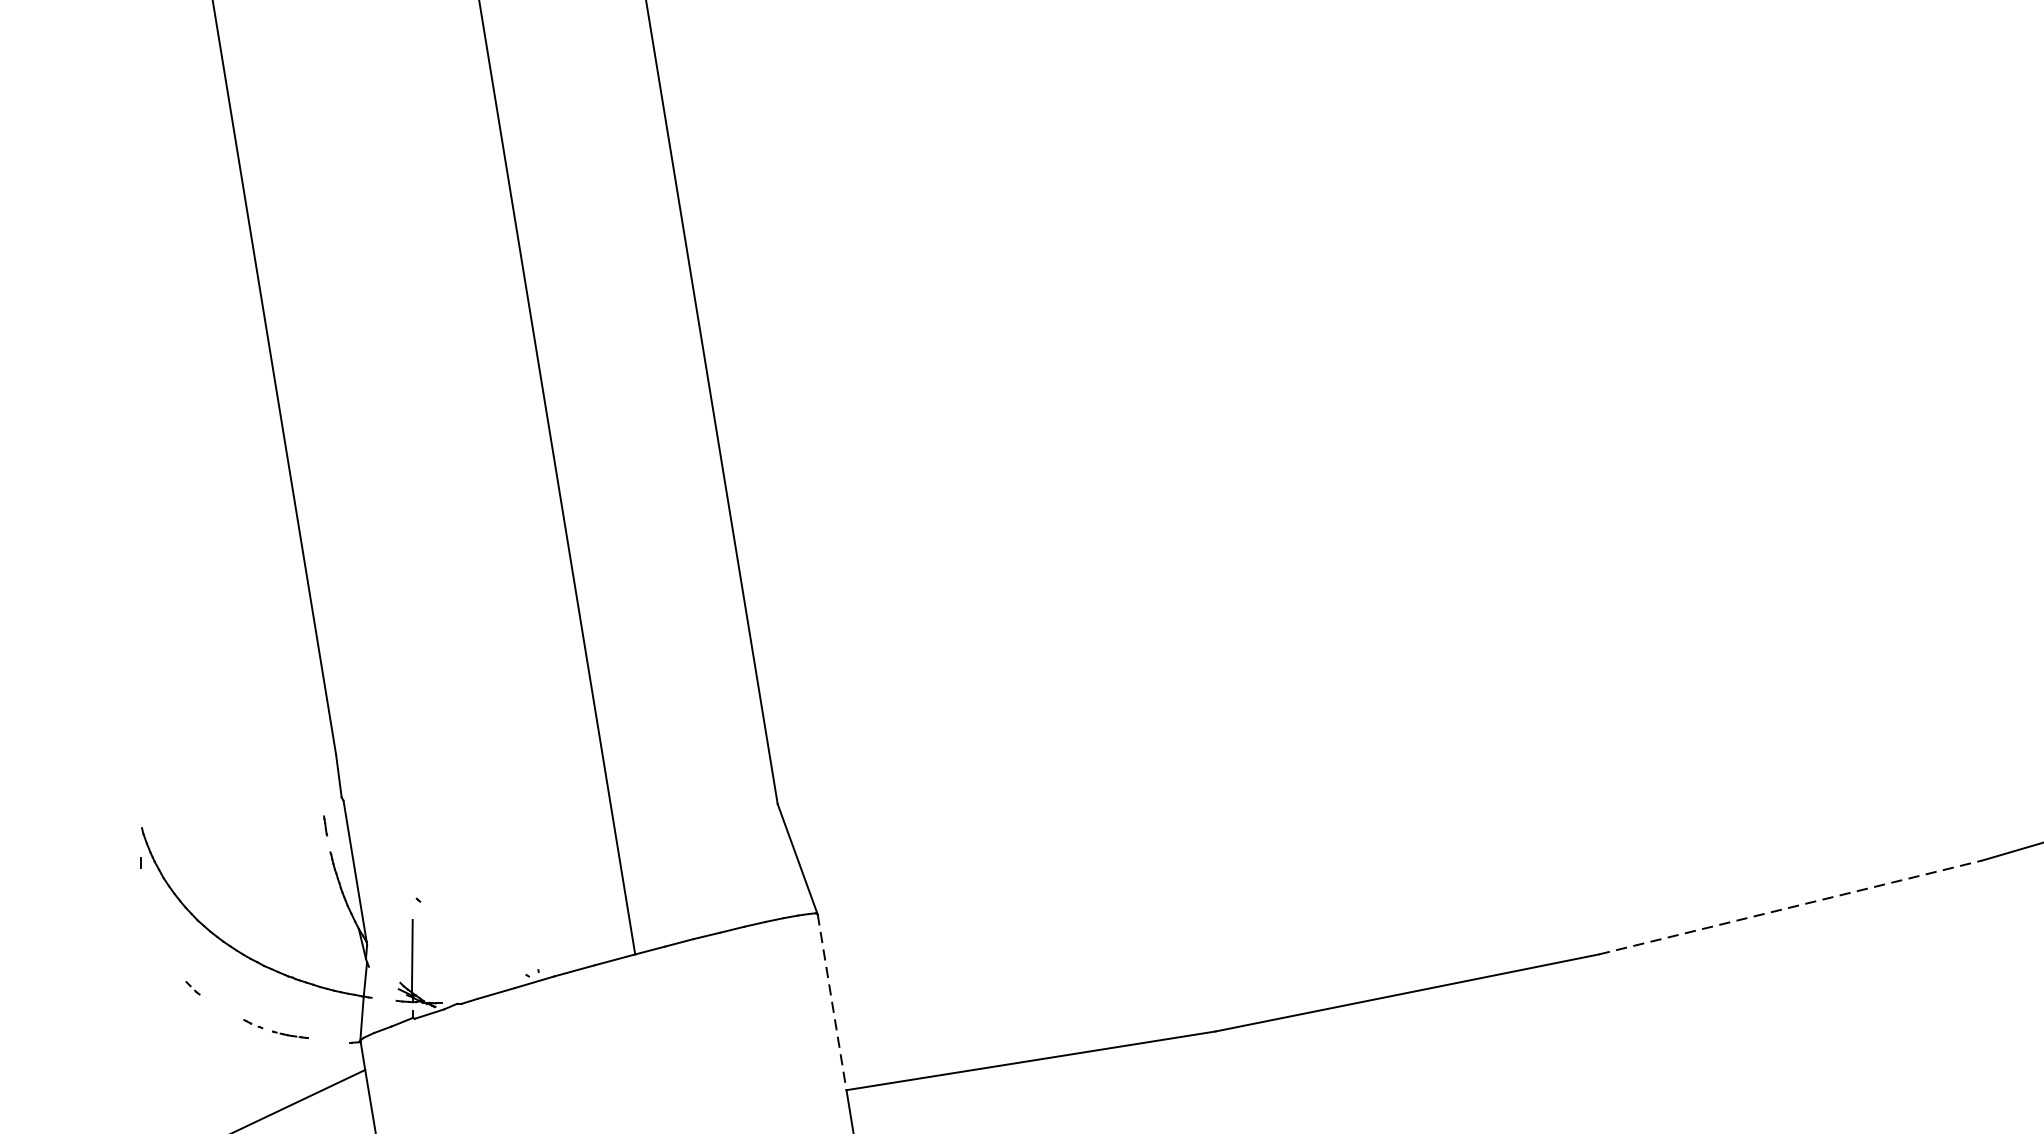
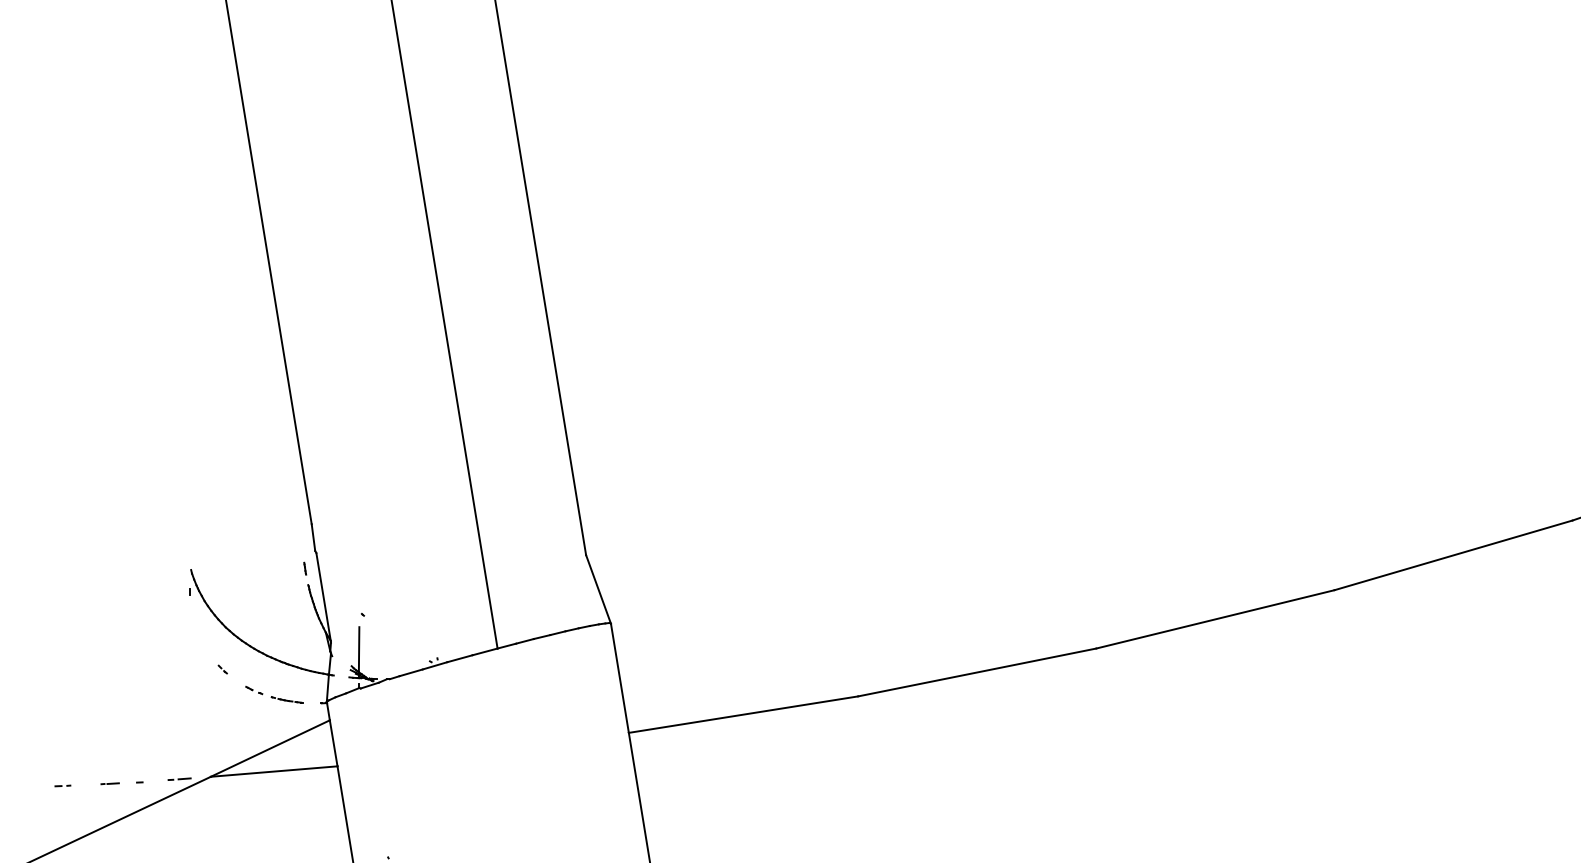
line: (1790, 907) -> (1215, 619), dashed -> solid
line: (831, 1002) -> (619, 678), dashed -> solid
part: (276, 1028) -> (274, 694), size x1.43

